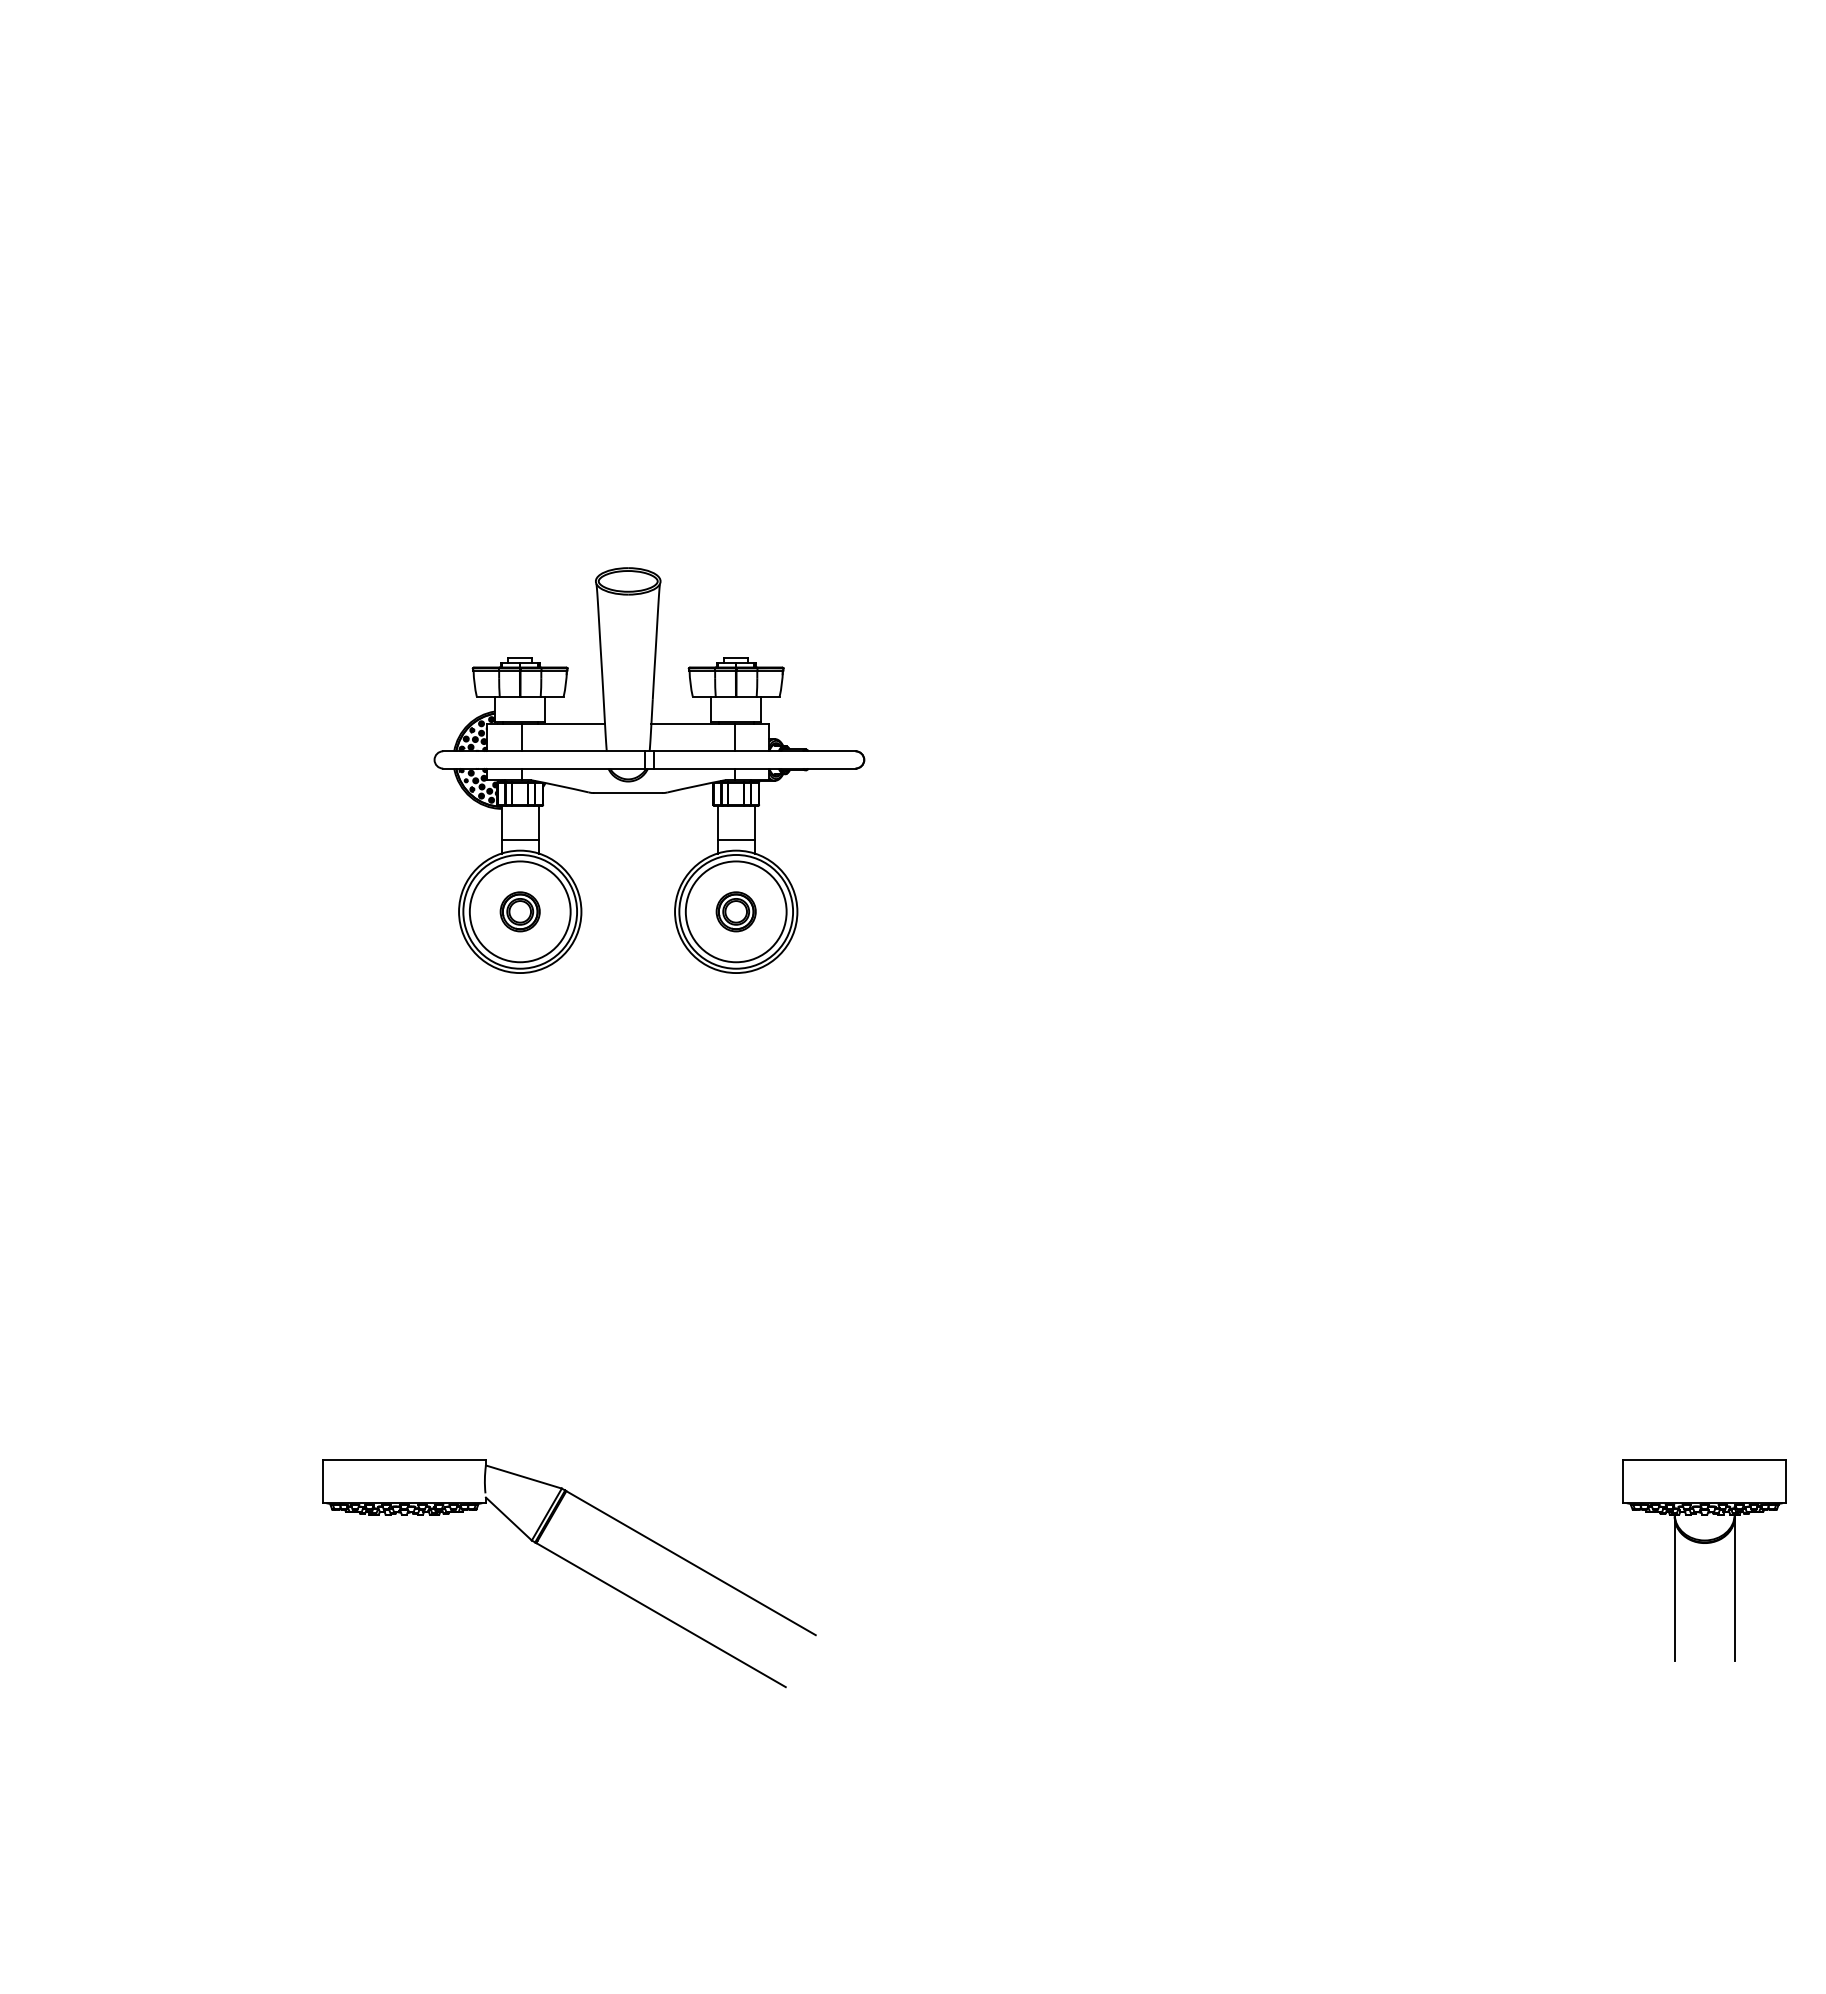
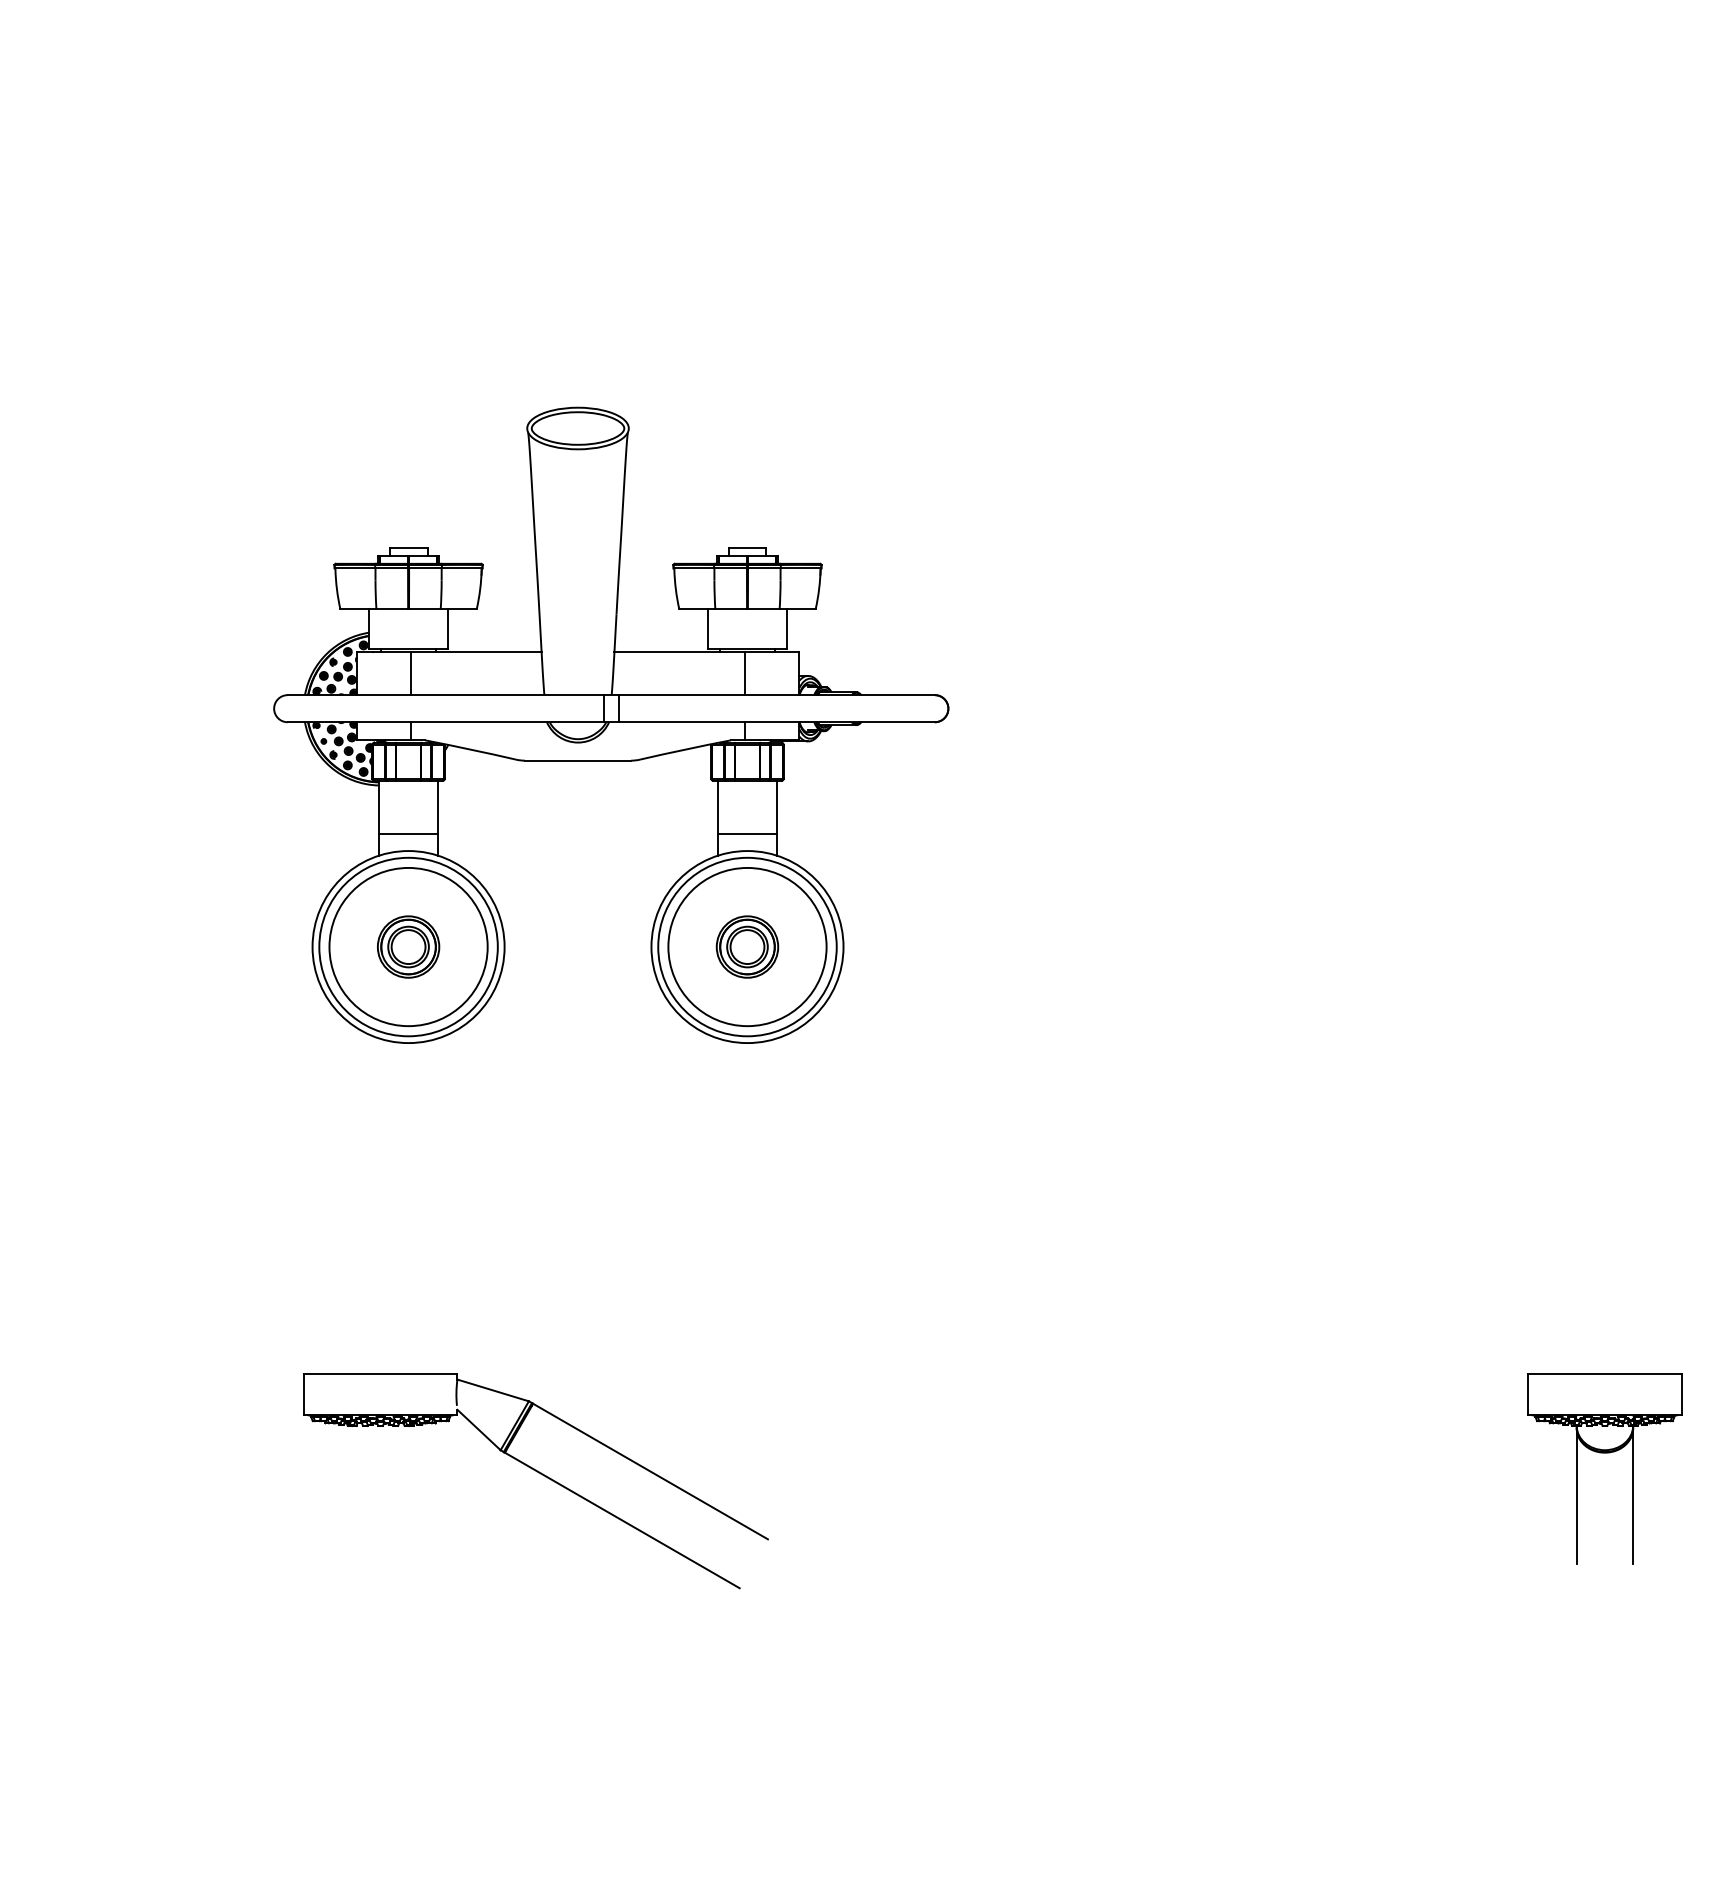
part: (649, 770) -> (611, 725), size x1.67

